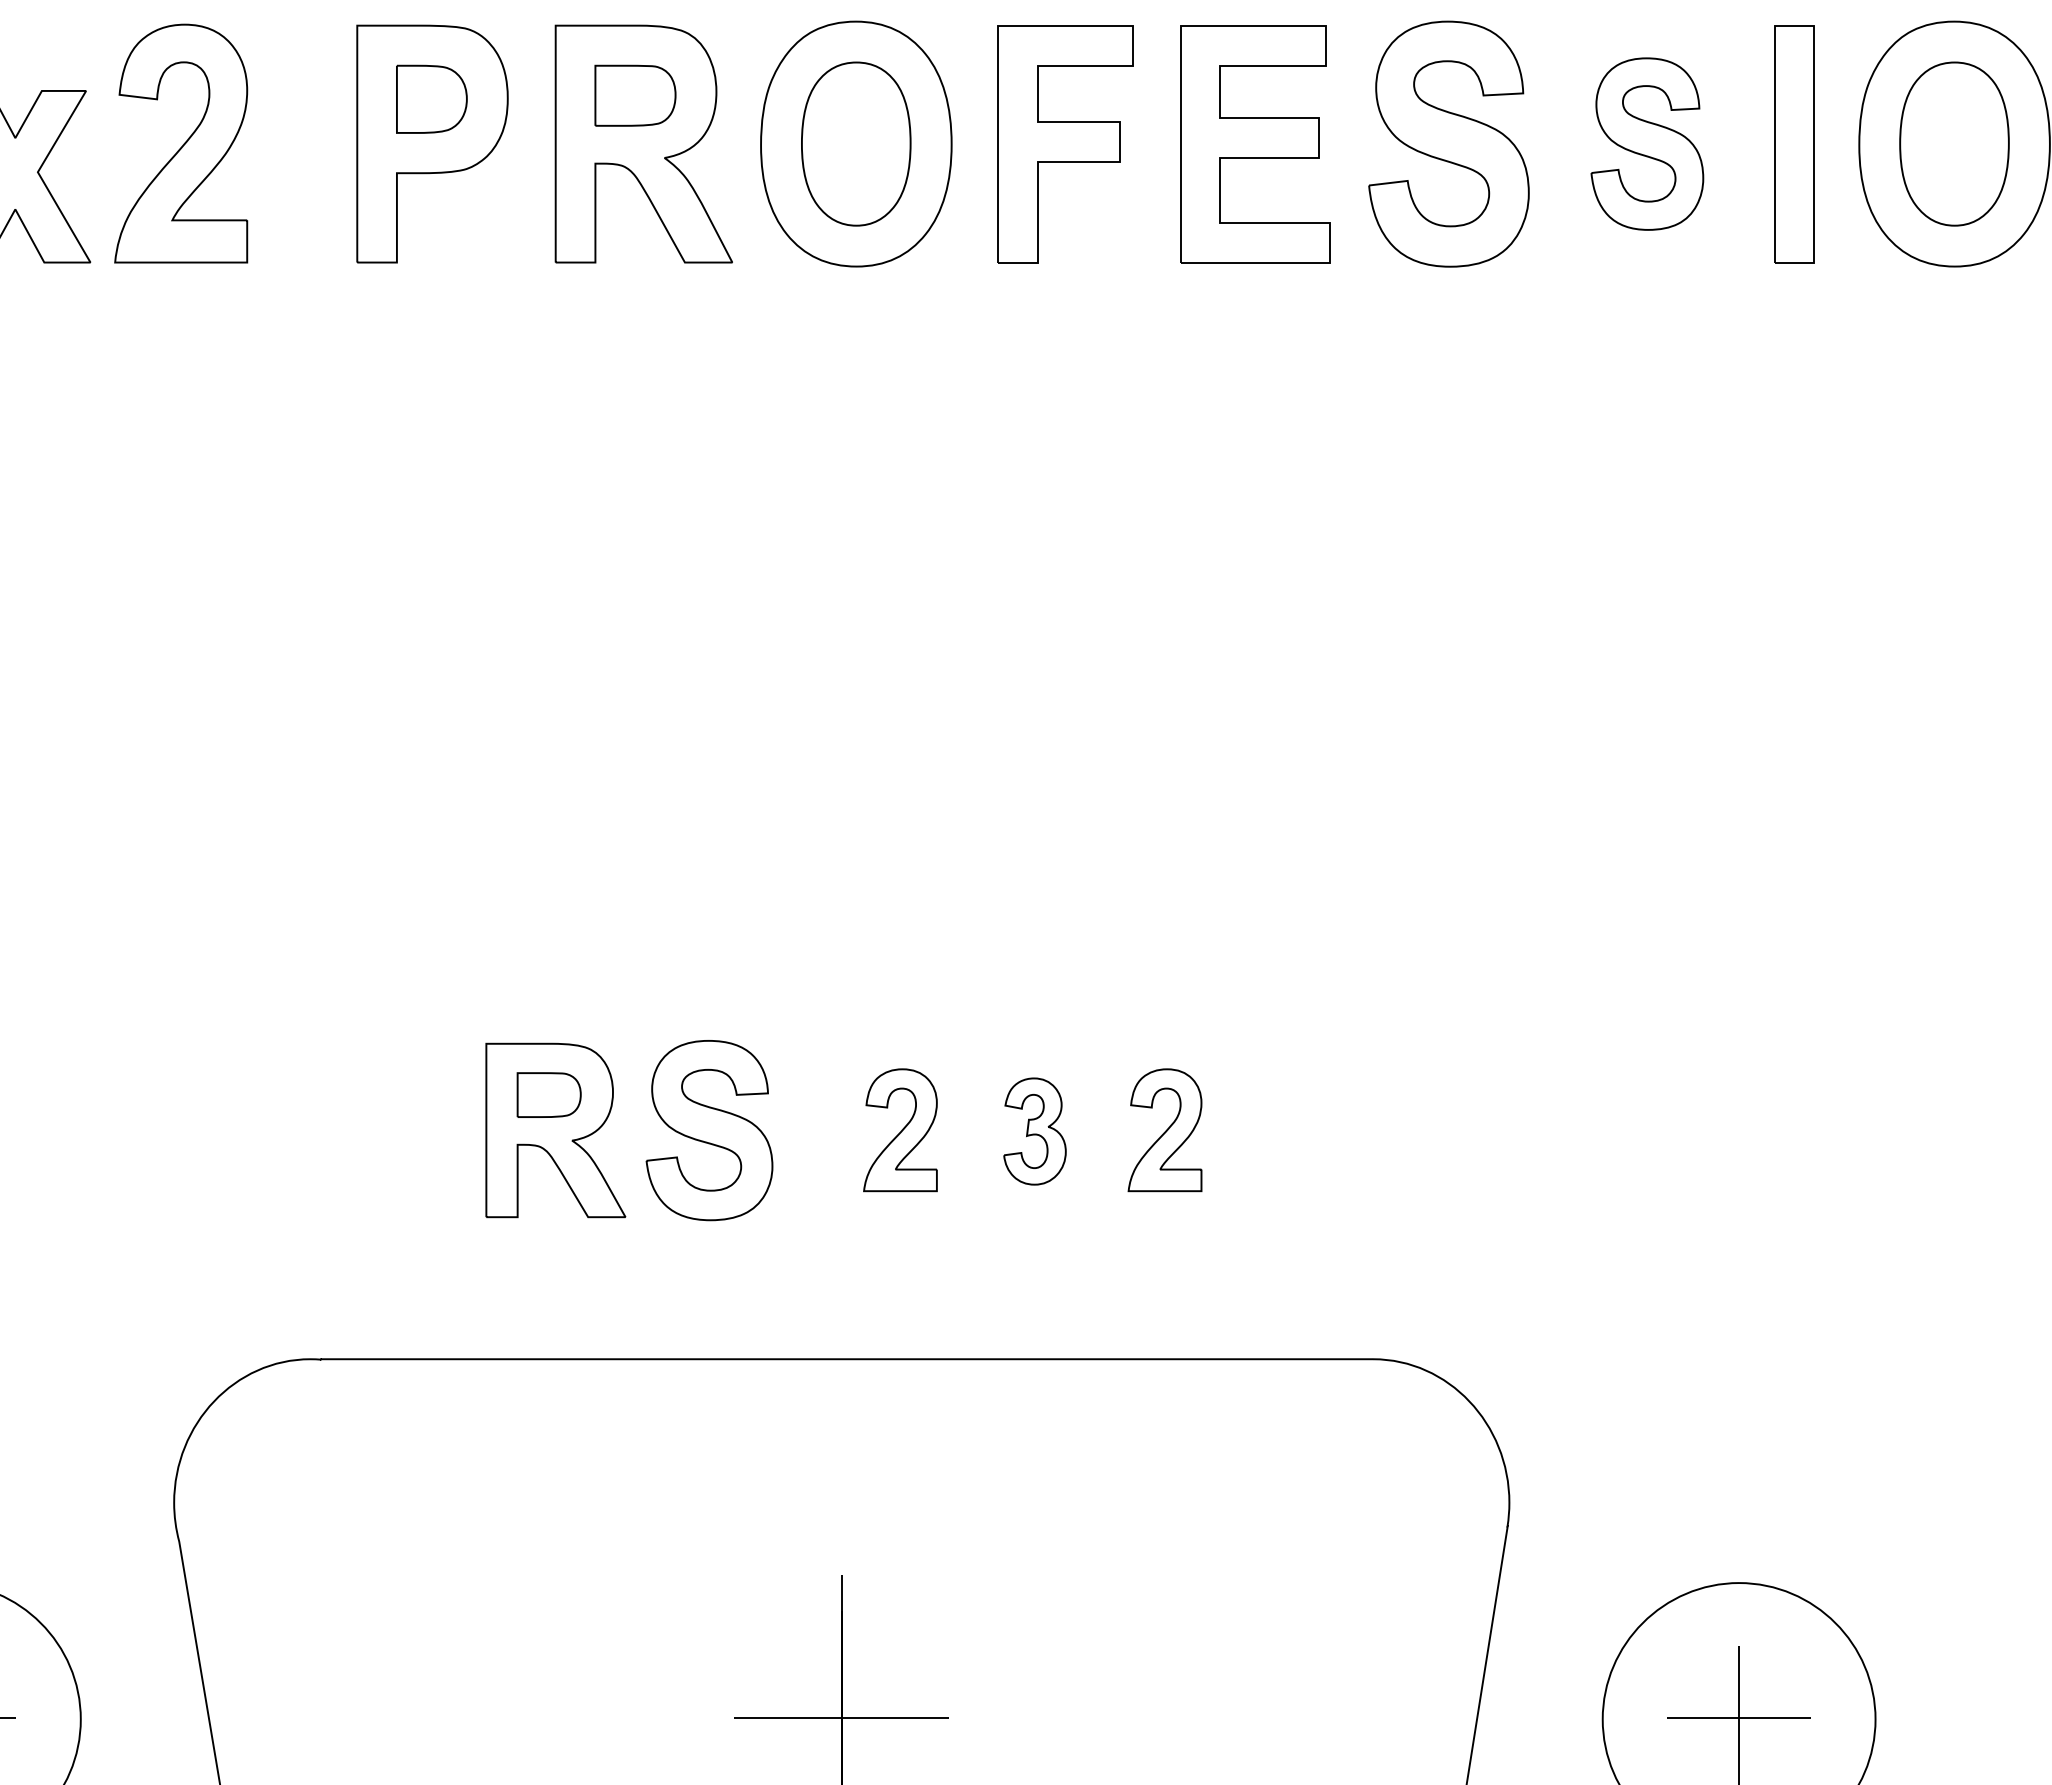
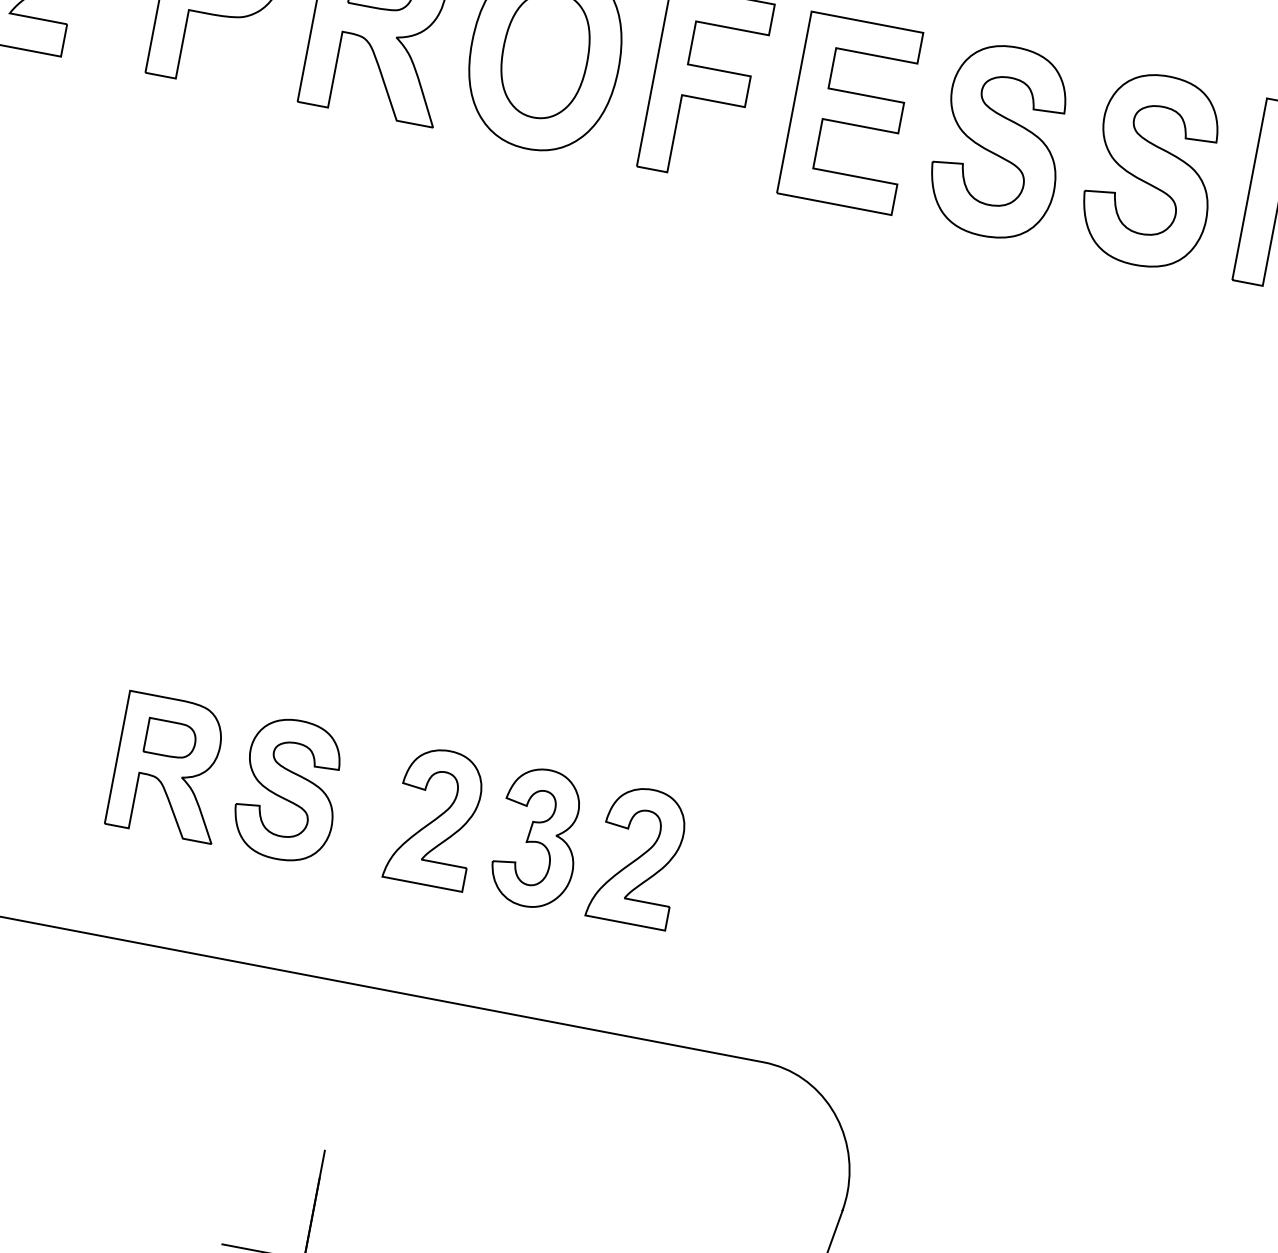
part: (1647, 143) -> (1152, 170), size x1.43
part: (900, 1130) -> (435, 817), size x1.43
part: (1164, 1130) -> (637, 856), size x1.43
part: (1034, 1131) -> (537, 838), size x1.67

